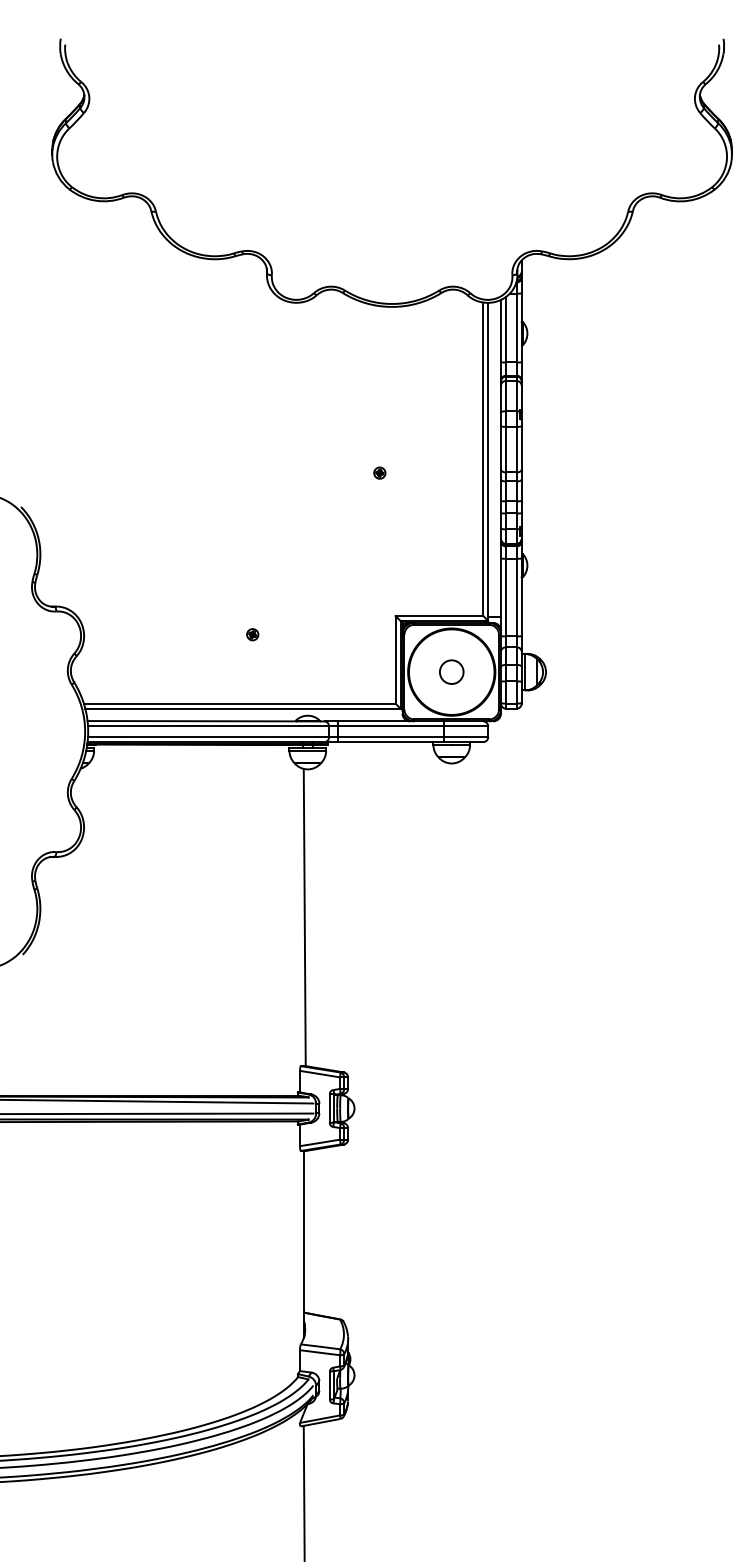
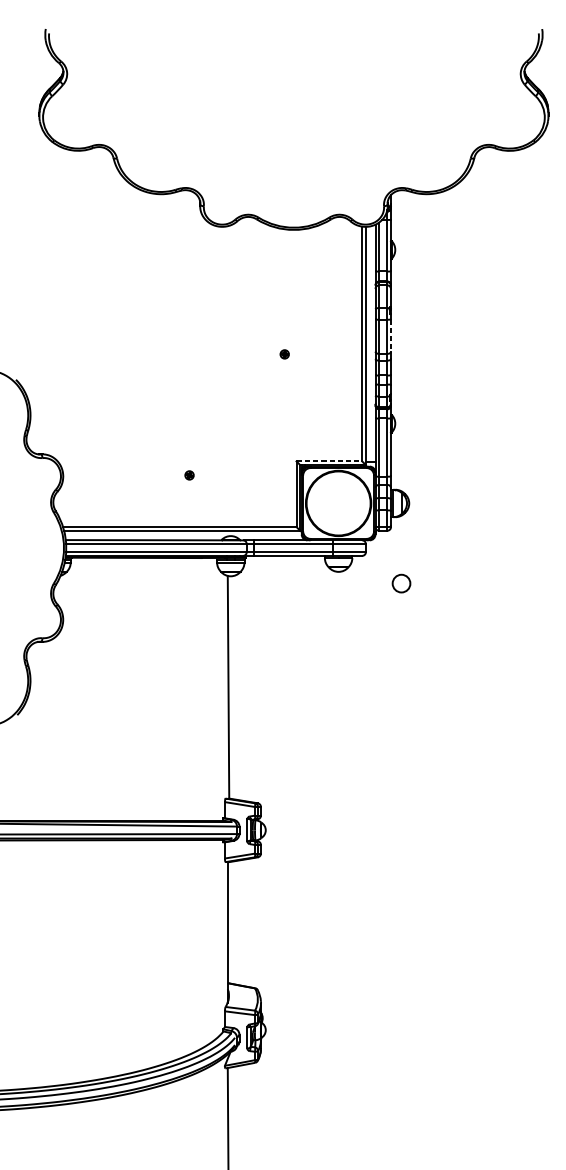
line: (521, 447) -> (390, 335), solid -> dashed
line: (439, 616) -> (329, 461), solid -> dashed
circle: (451, 671) -> (401, 583), moved

